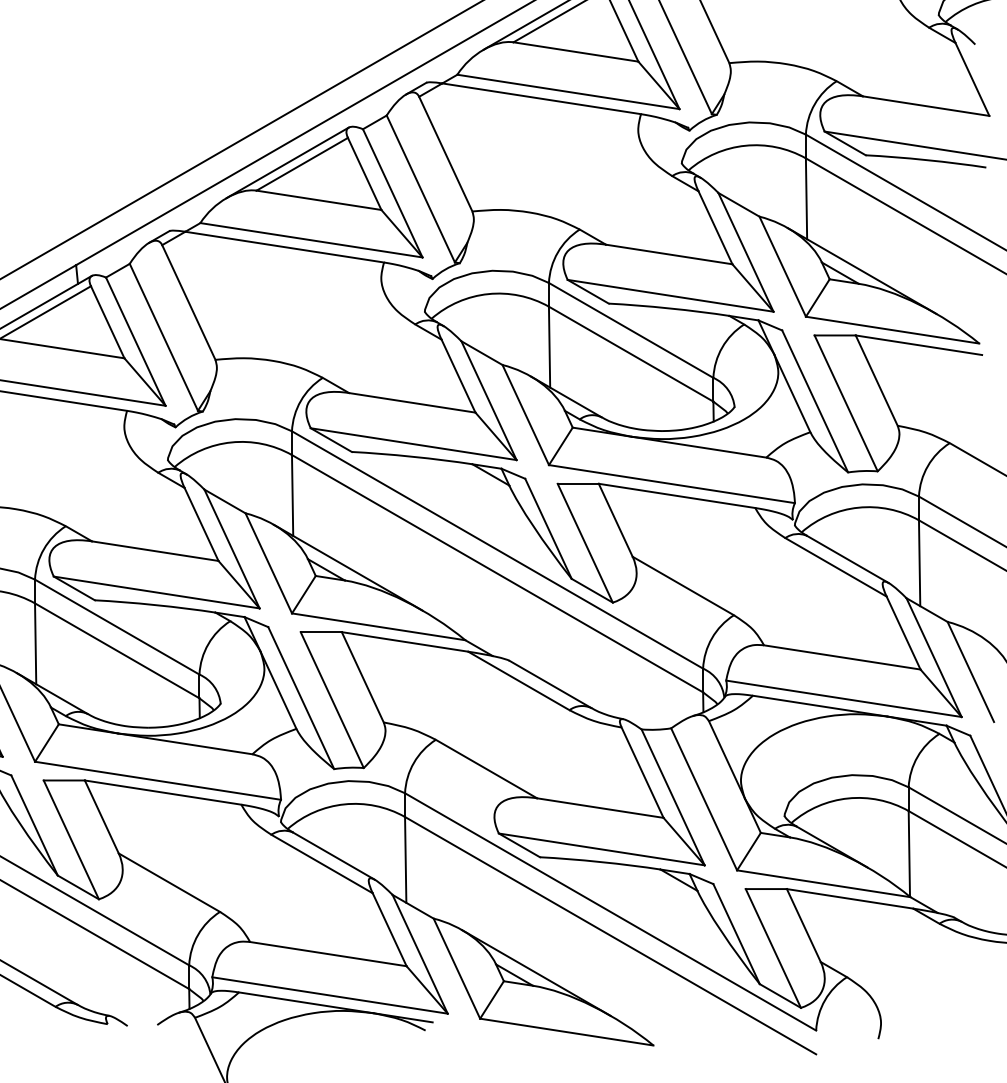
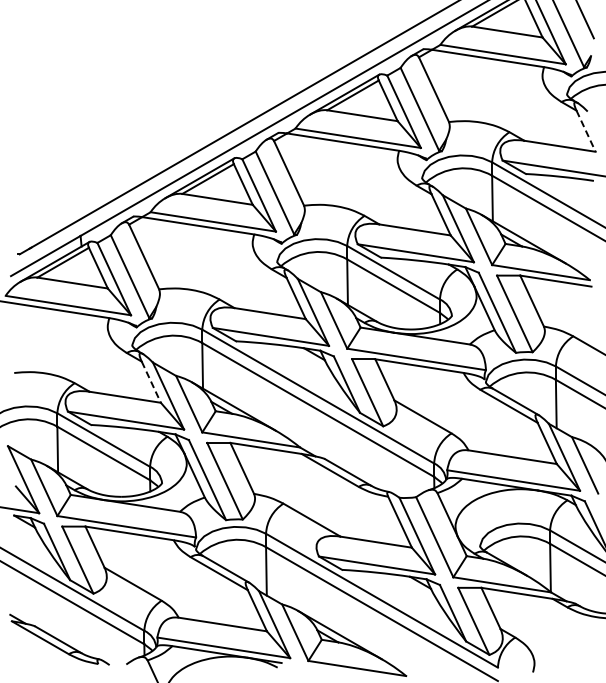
line: (973, 79) -> (586, 131), solid -> dashed
line: (201, 524) -> (151, 382), solid -> dashed

